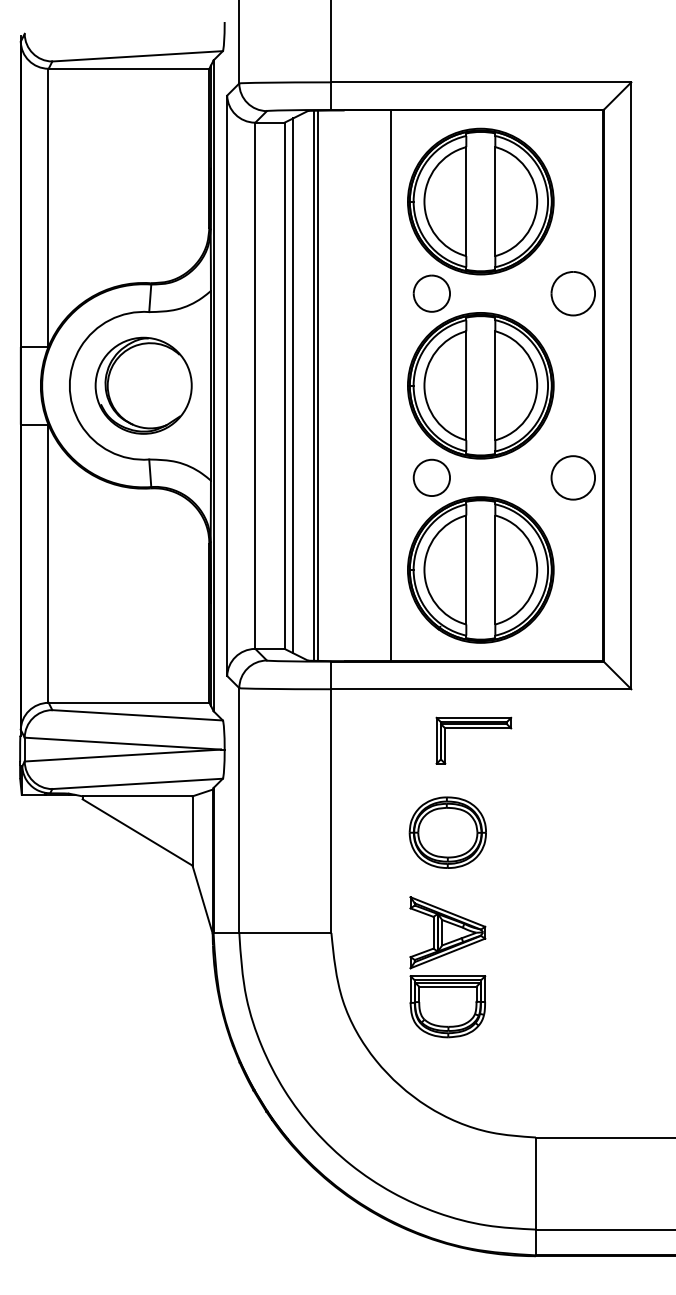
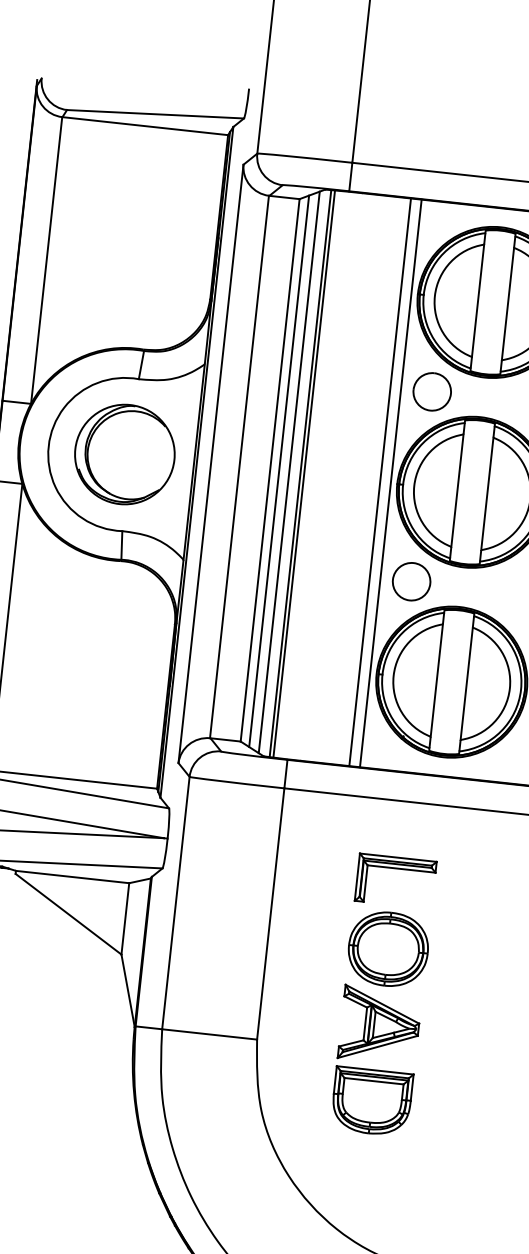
line: (303, 385) -> (289, 472), added
line: (401, 385) -> (390, 483), added
part: (473, 728) -> (396, 868), moved
part: (447, 975) -> (374, 1069), moved

